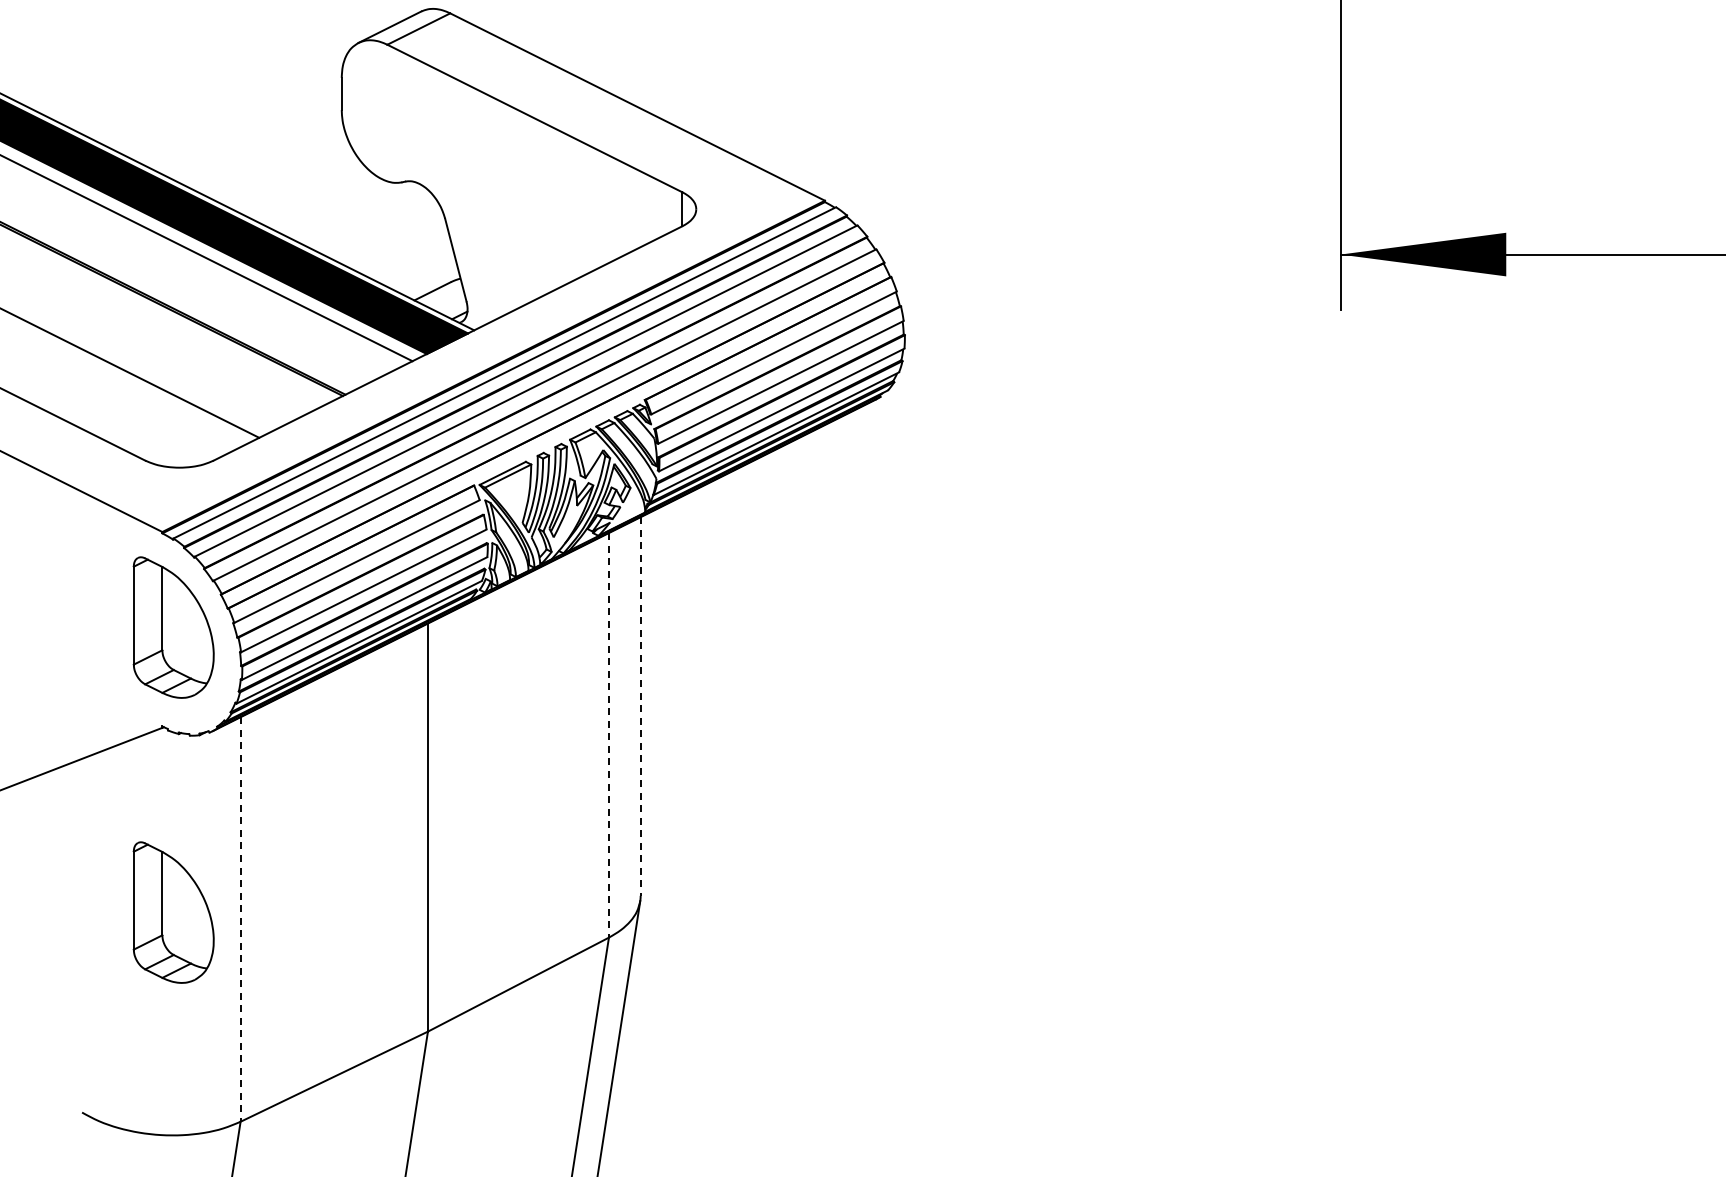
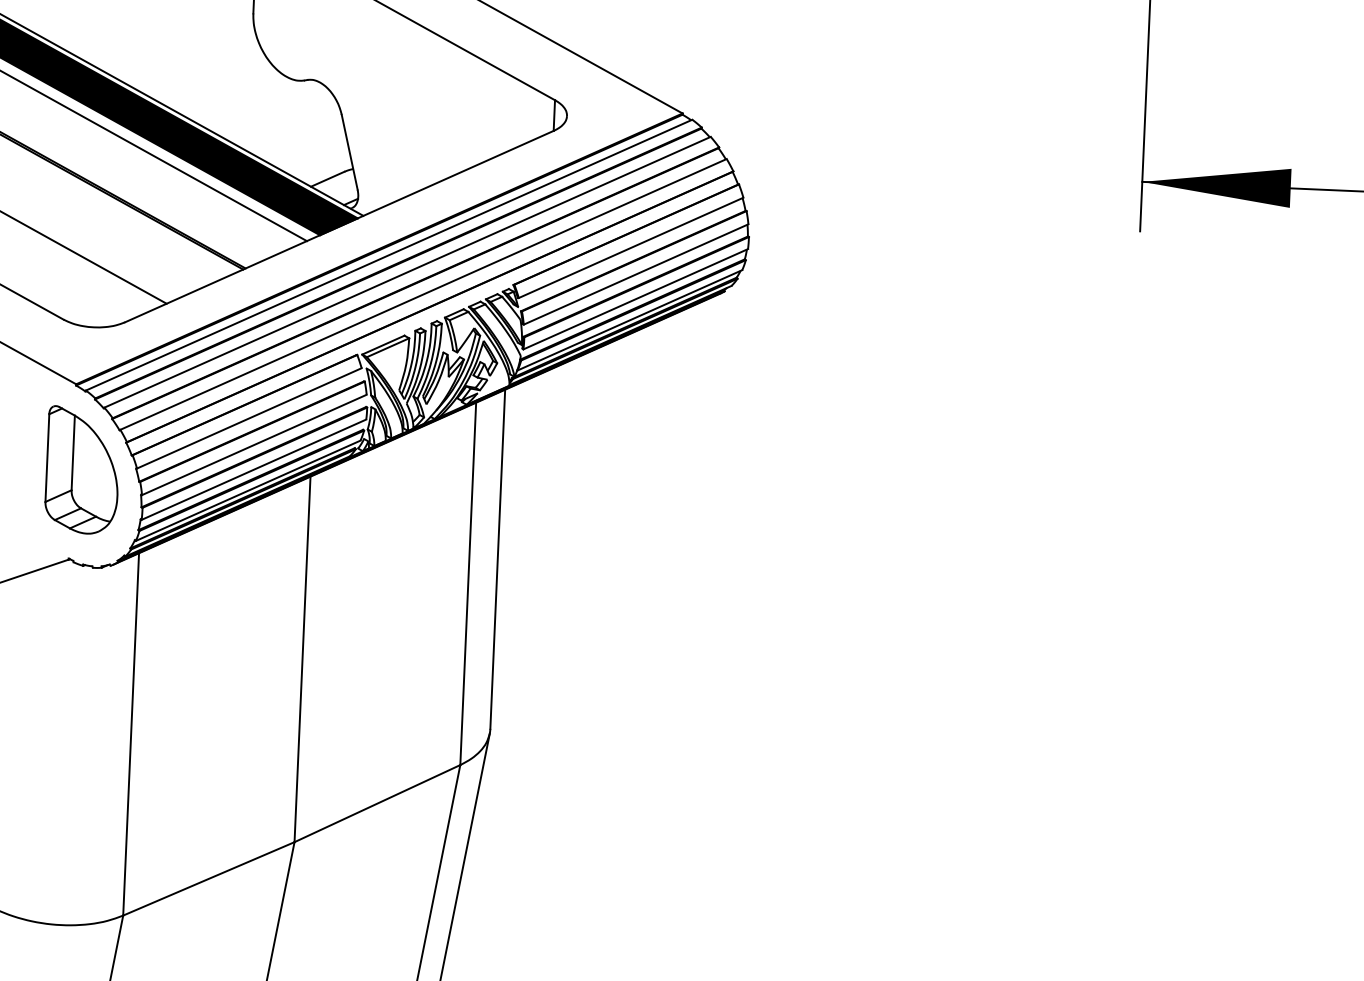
line: (640, 707) -> (497, 560), dashed -> solid
line: (608, 735) -> (467, 583), dashed -> solid
part: (173, 912) -> (71, 725), removed
line: (240, 920) -> (130, 735), dashed -> solid

